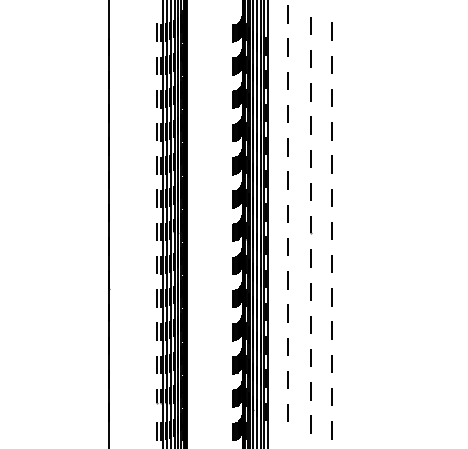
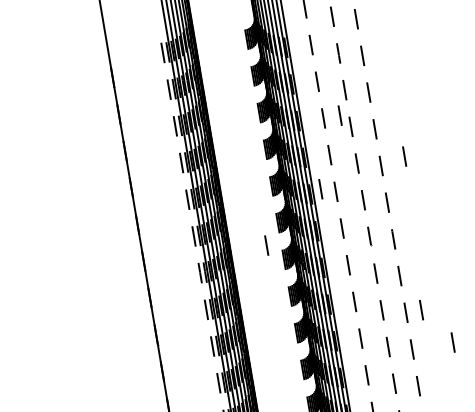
line: (302, 113) -> (339, 115), added
line: (353, 159) -> (404, 156), added
line: (274, 175) -> (319, 188), added
line: (218, 217) -> (265, 245), added
line: (345, 297) -> (420, 310), added
line: (368, 330) -> (452, 342), added

